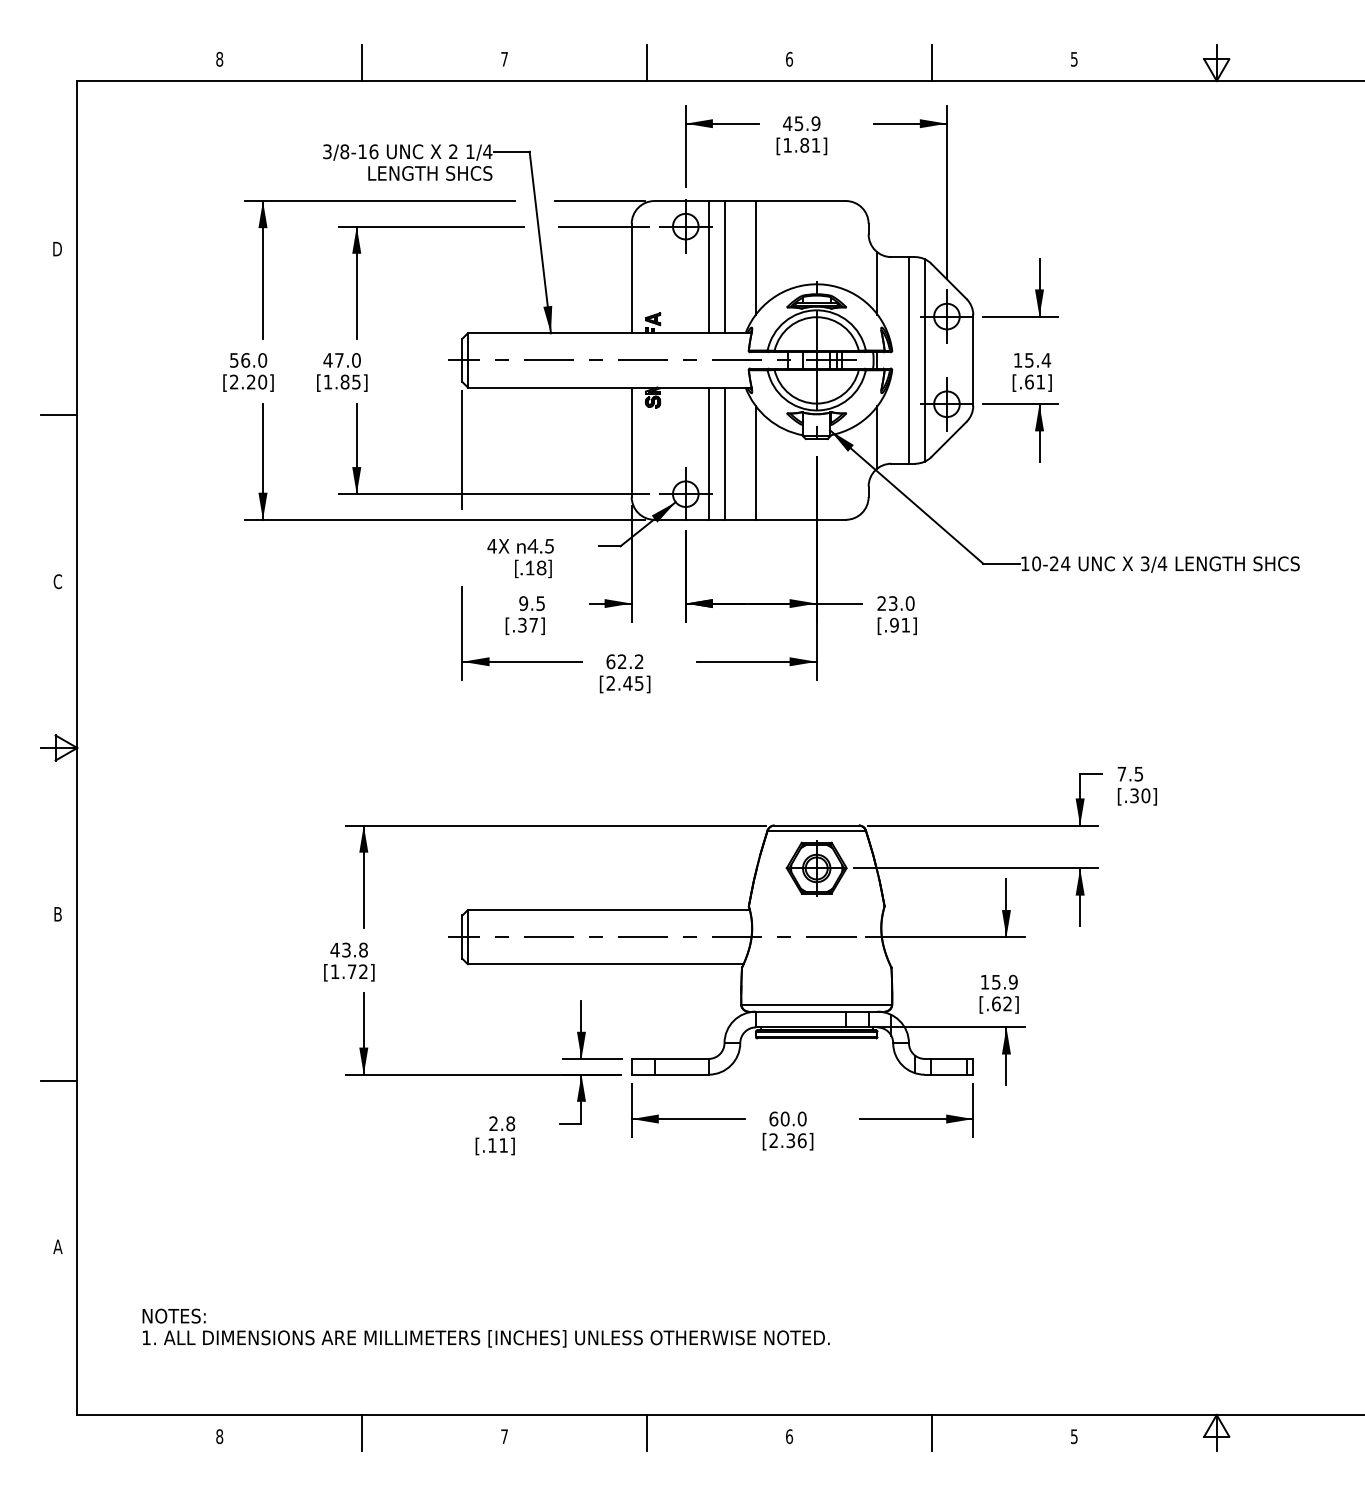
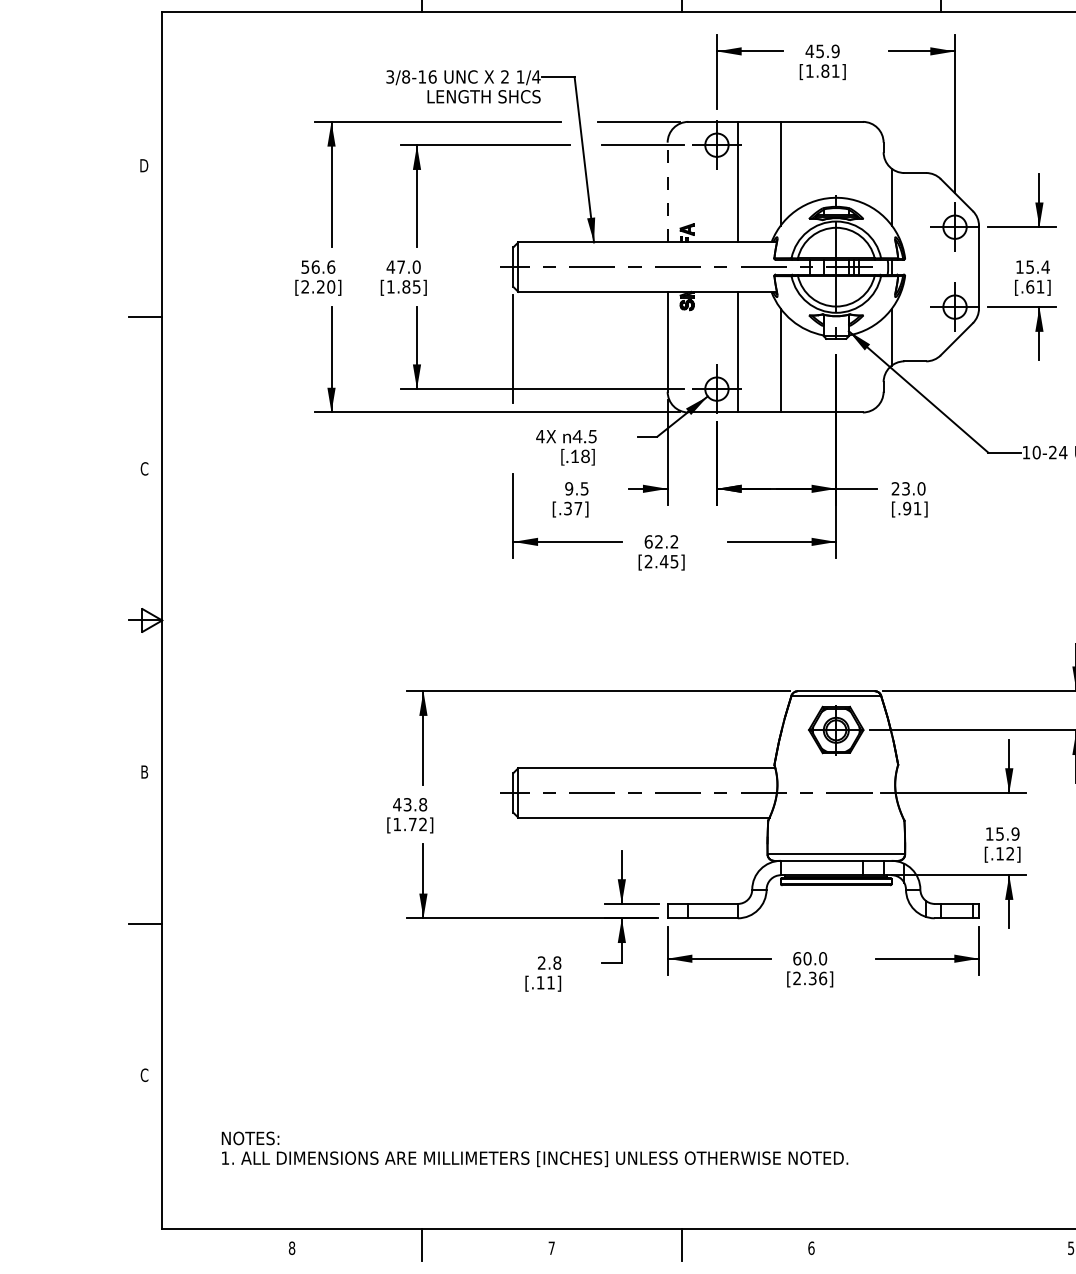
line: (724, 267) -> (752, 182), removed
line: (631, 278) -> (667, 192), solid -> dashed
text: (262, 360) -> (331, 267), 56.0 -> 56.6
line: (908, 360) -> (919, 267), removed
line: (924, 360) -> (934, 267), removed
line: (724, 453) -> (752, 352), removed
text: (996, 1003) -> (1000, 853), [.62] -> [.12]
text: (57, 1246) -> (144, 1074), A -> C
line: (931, 1432) -> (940, 1244), removed

